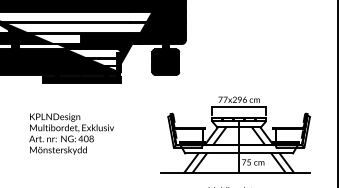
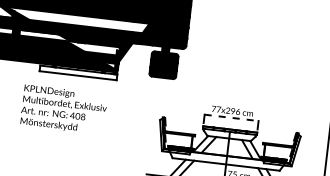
fill: (81, 79) -> (78, 72), removed
line: (239, 106) -> (231, 117), solid -> dashed
text: (71, 133) -> (63, 109), moved

